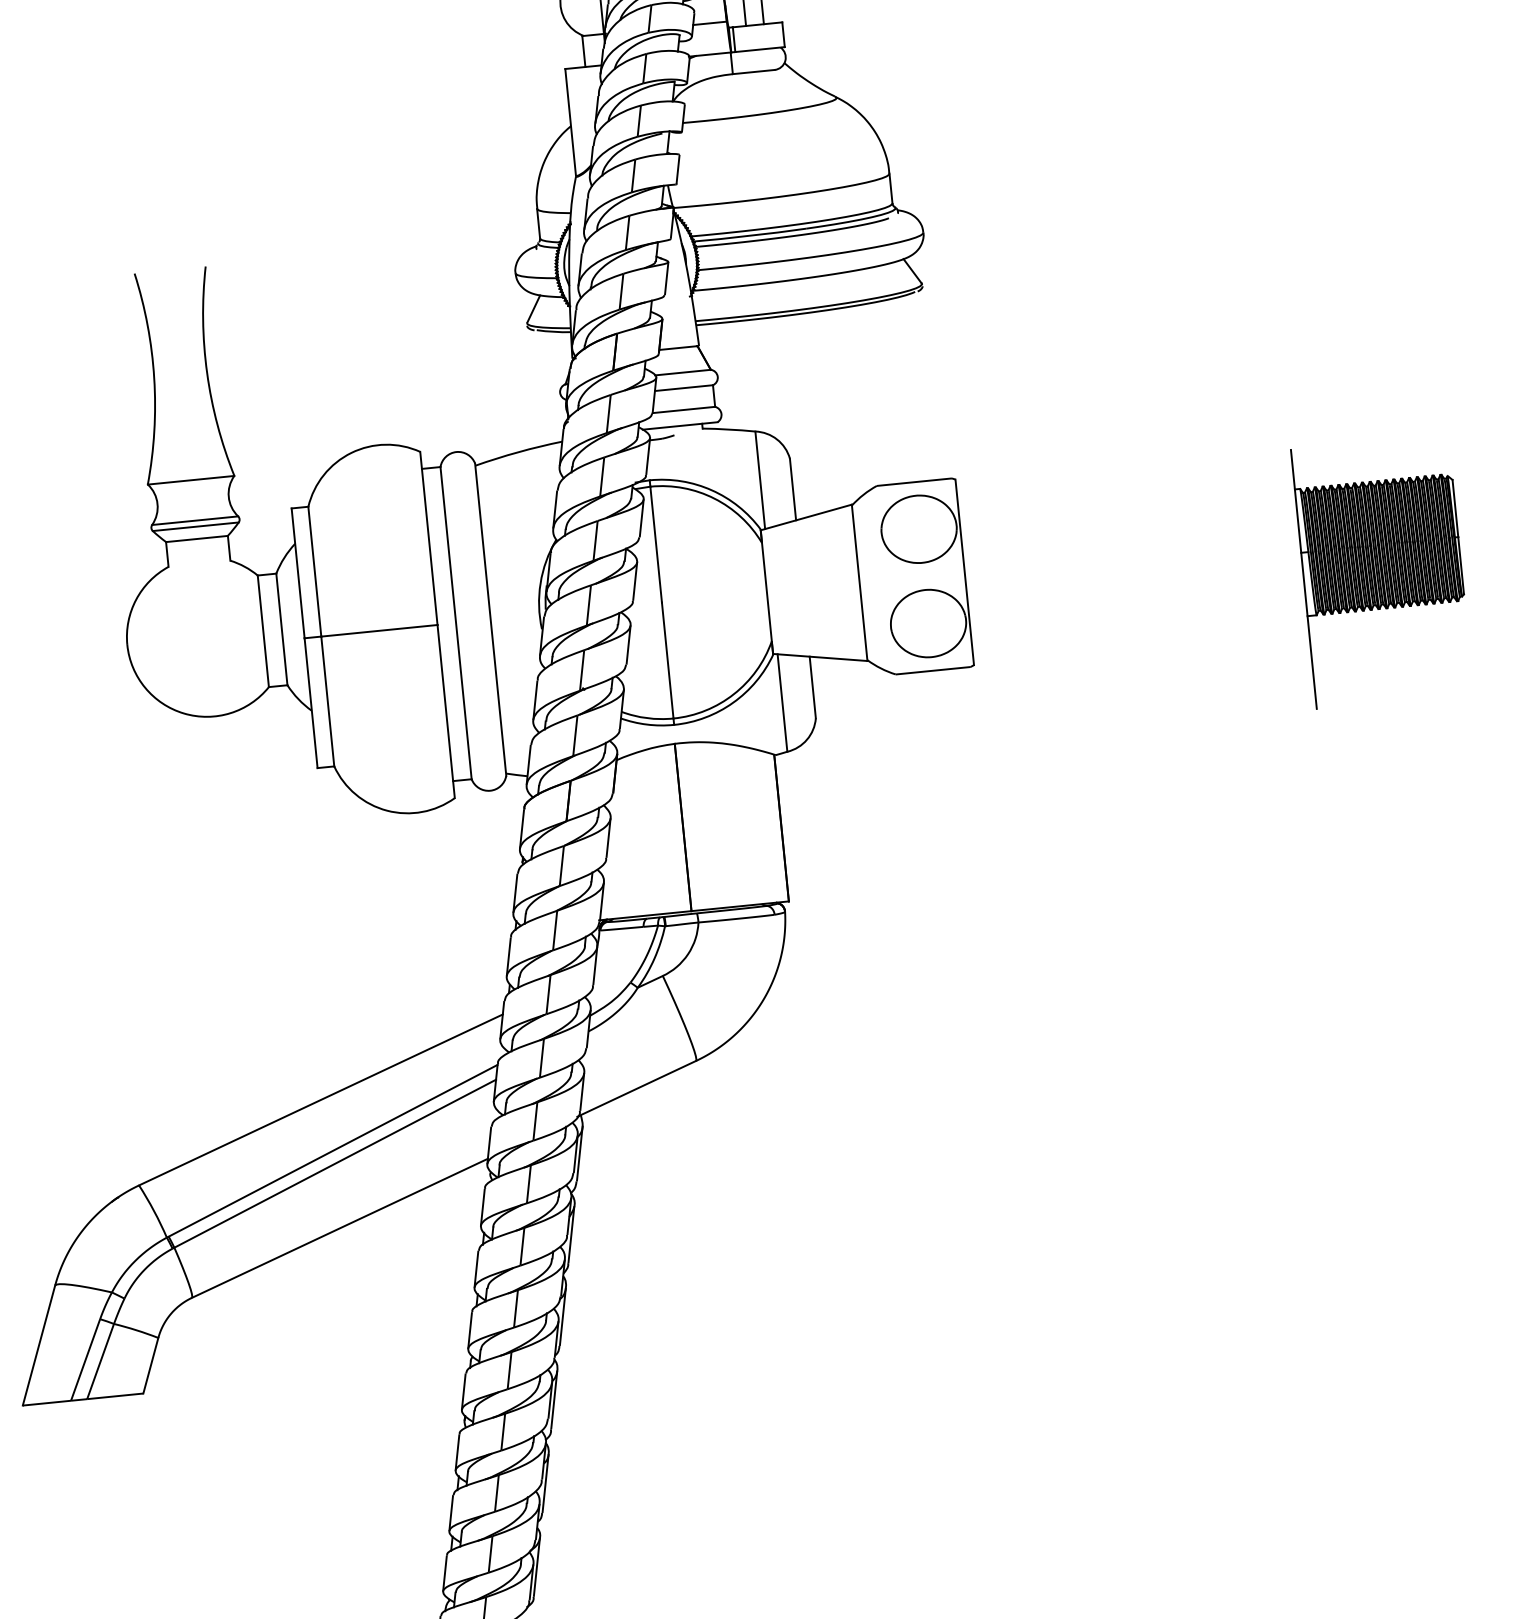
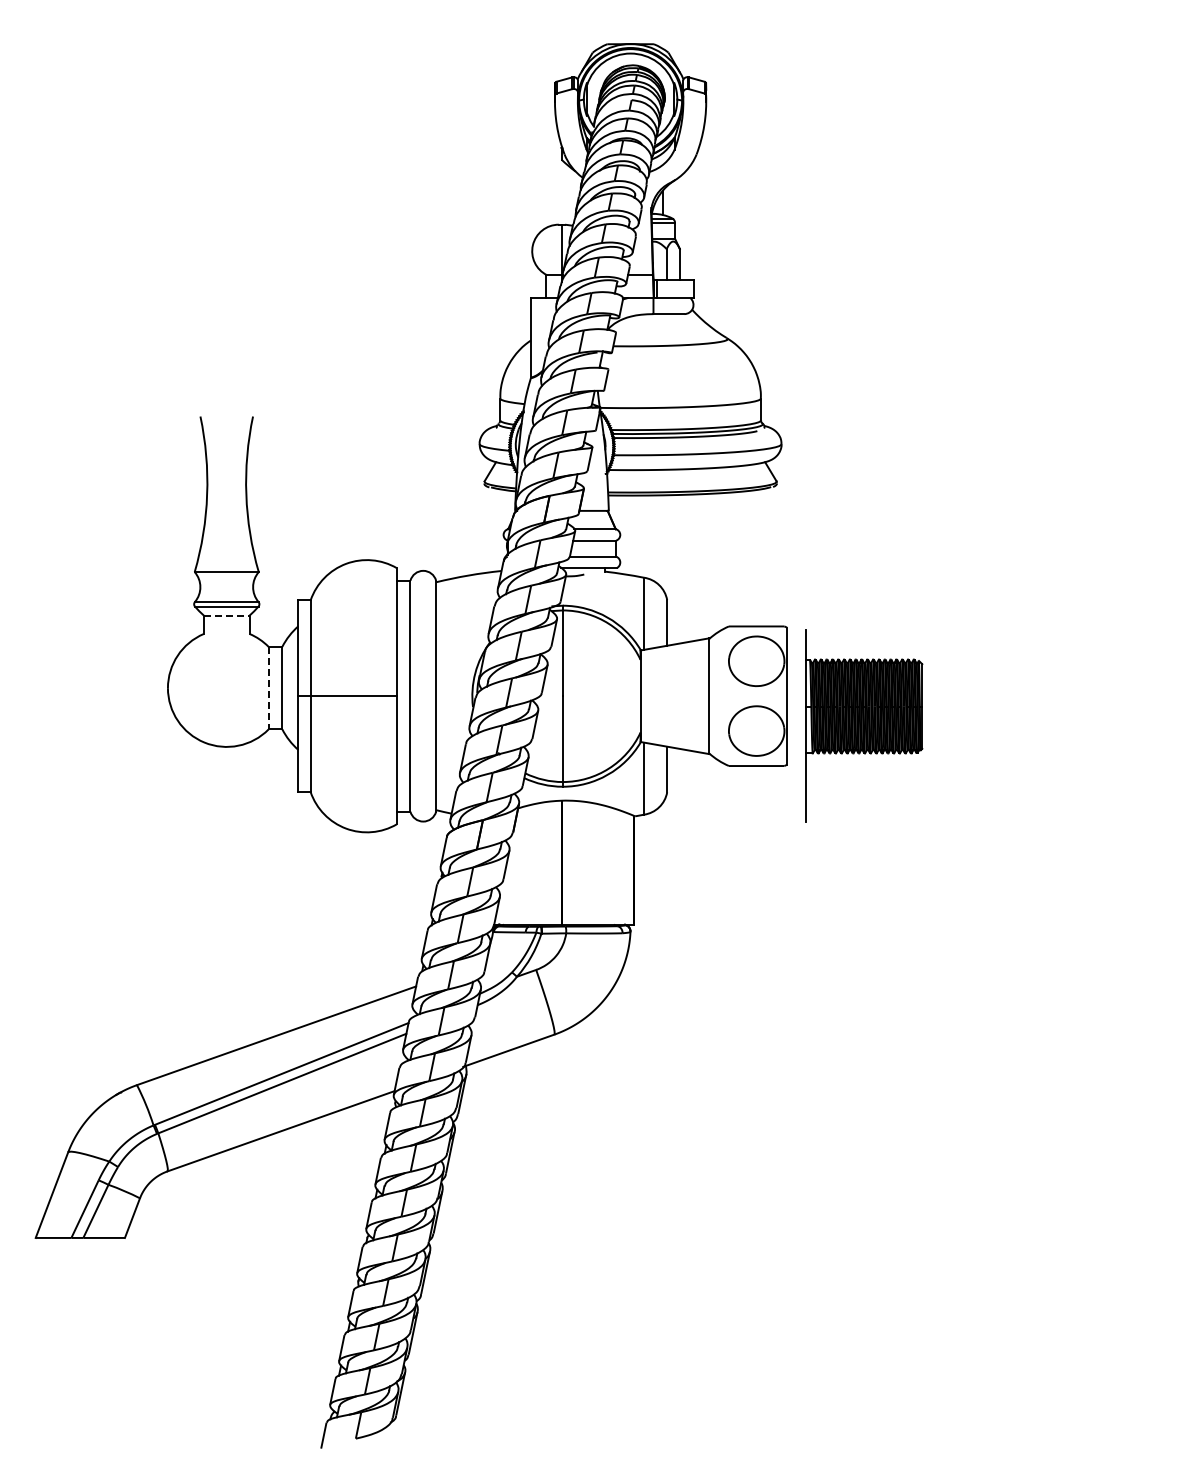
line: (196, 538) -> (226, 615), solid -> dashed
part: (1382, 570) -> (864, 725), moved
line: (263, 631) -> (268, 688), solid -> dashed

